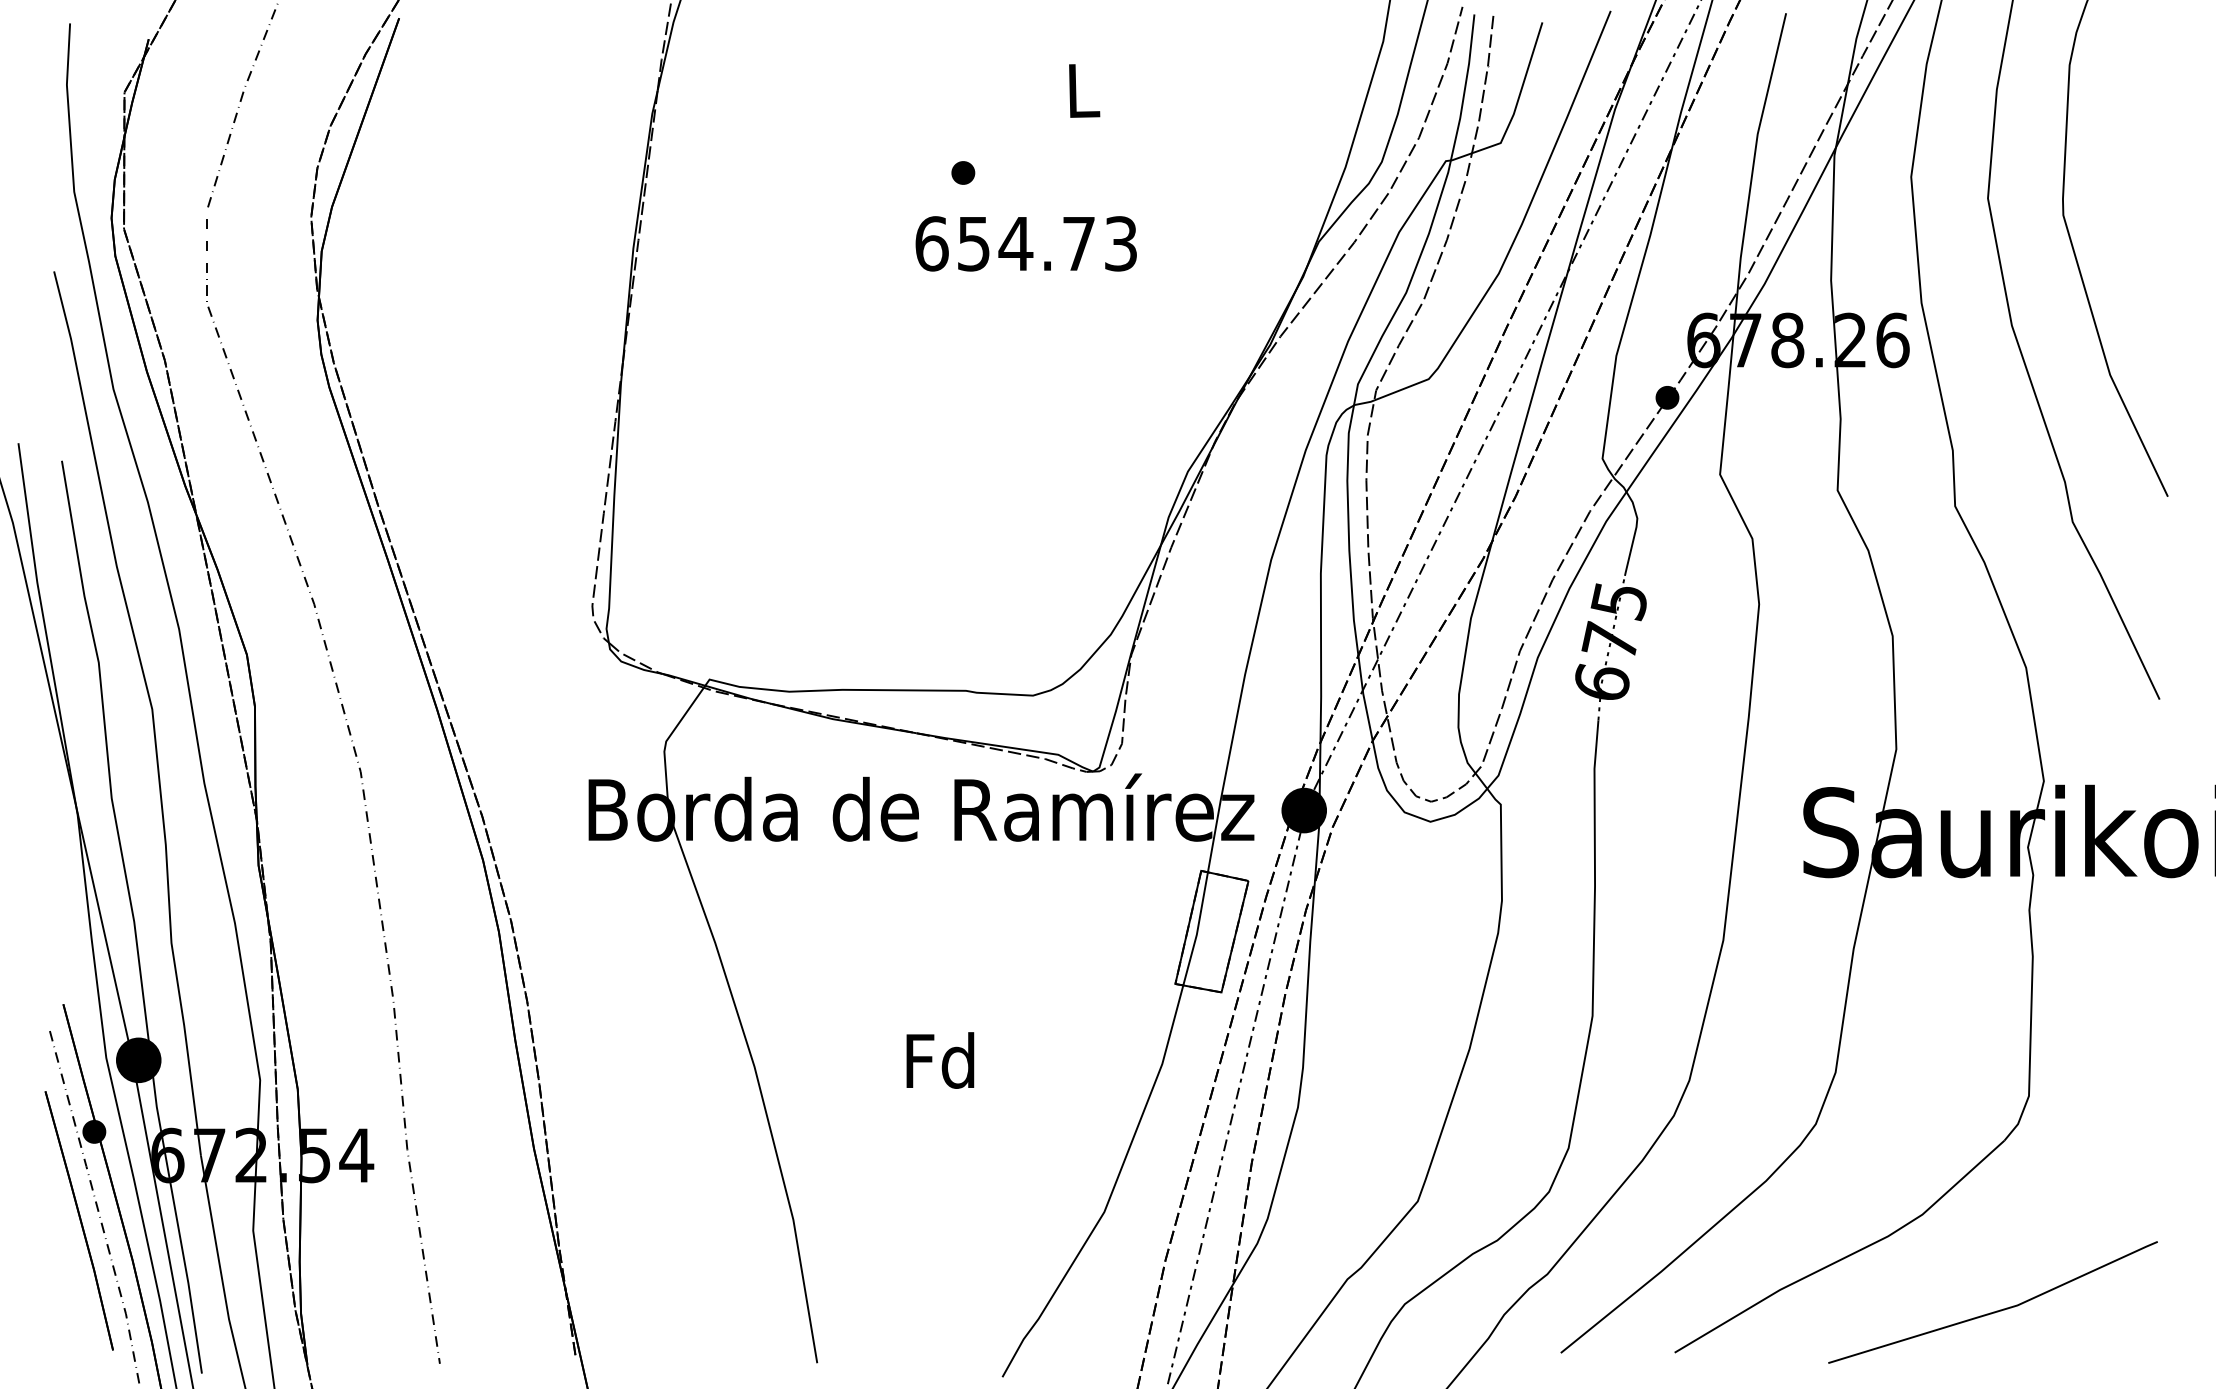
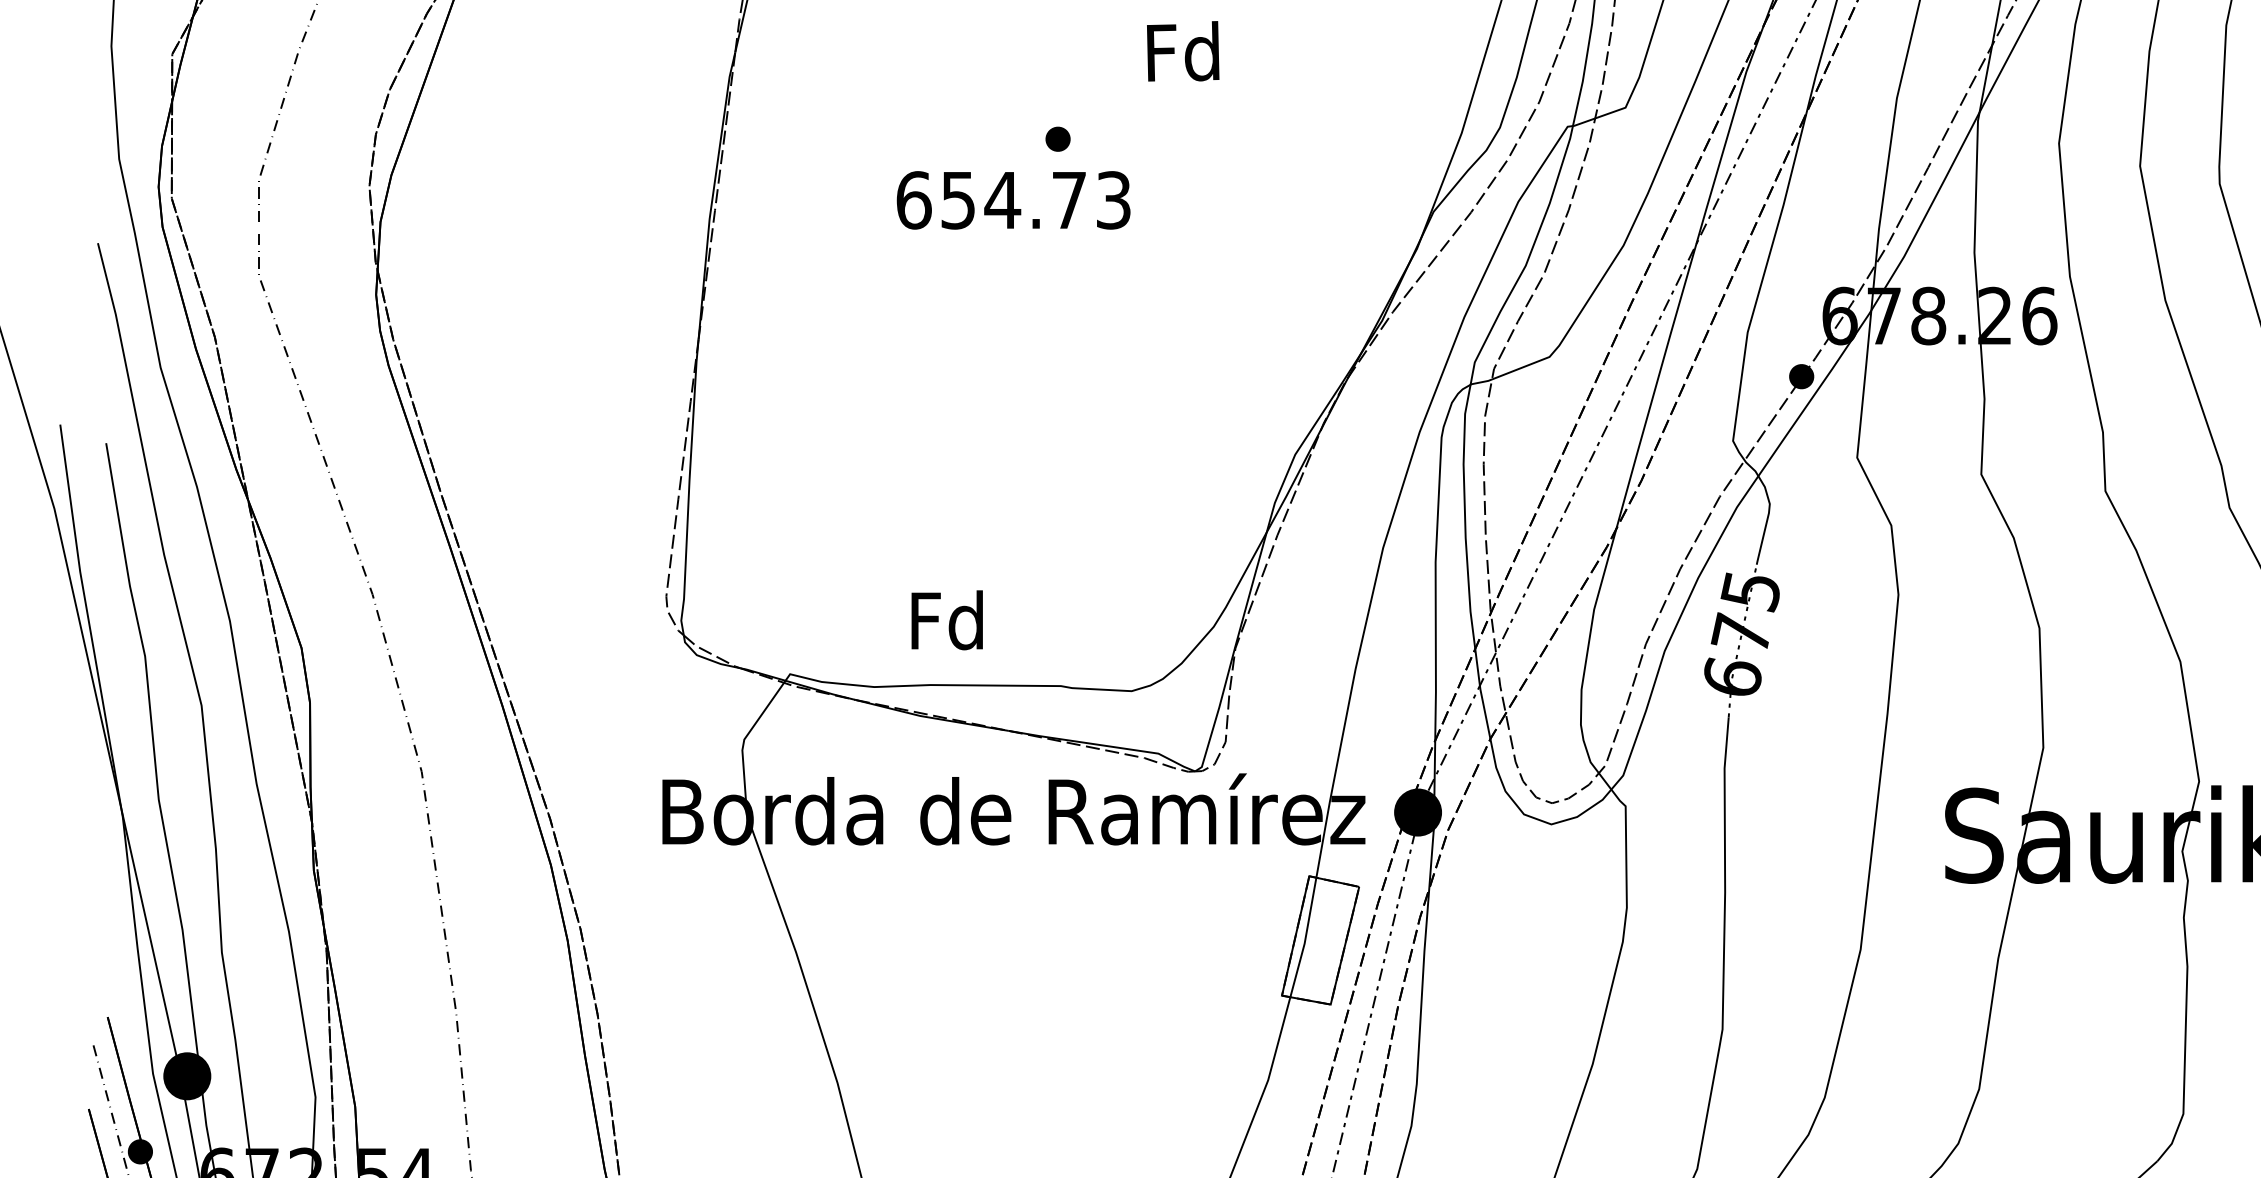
text: (1081, 89) -> (1182, 51), L -> Fd
text: (1025, 243) -> (1012, 199), moved
text: (940, 1060) -> (947, 620), moved

